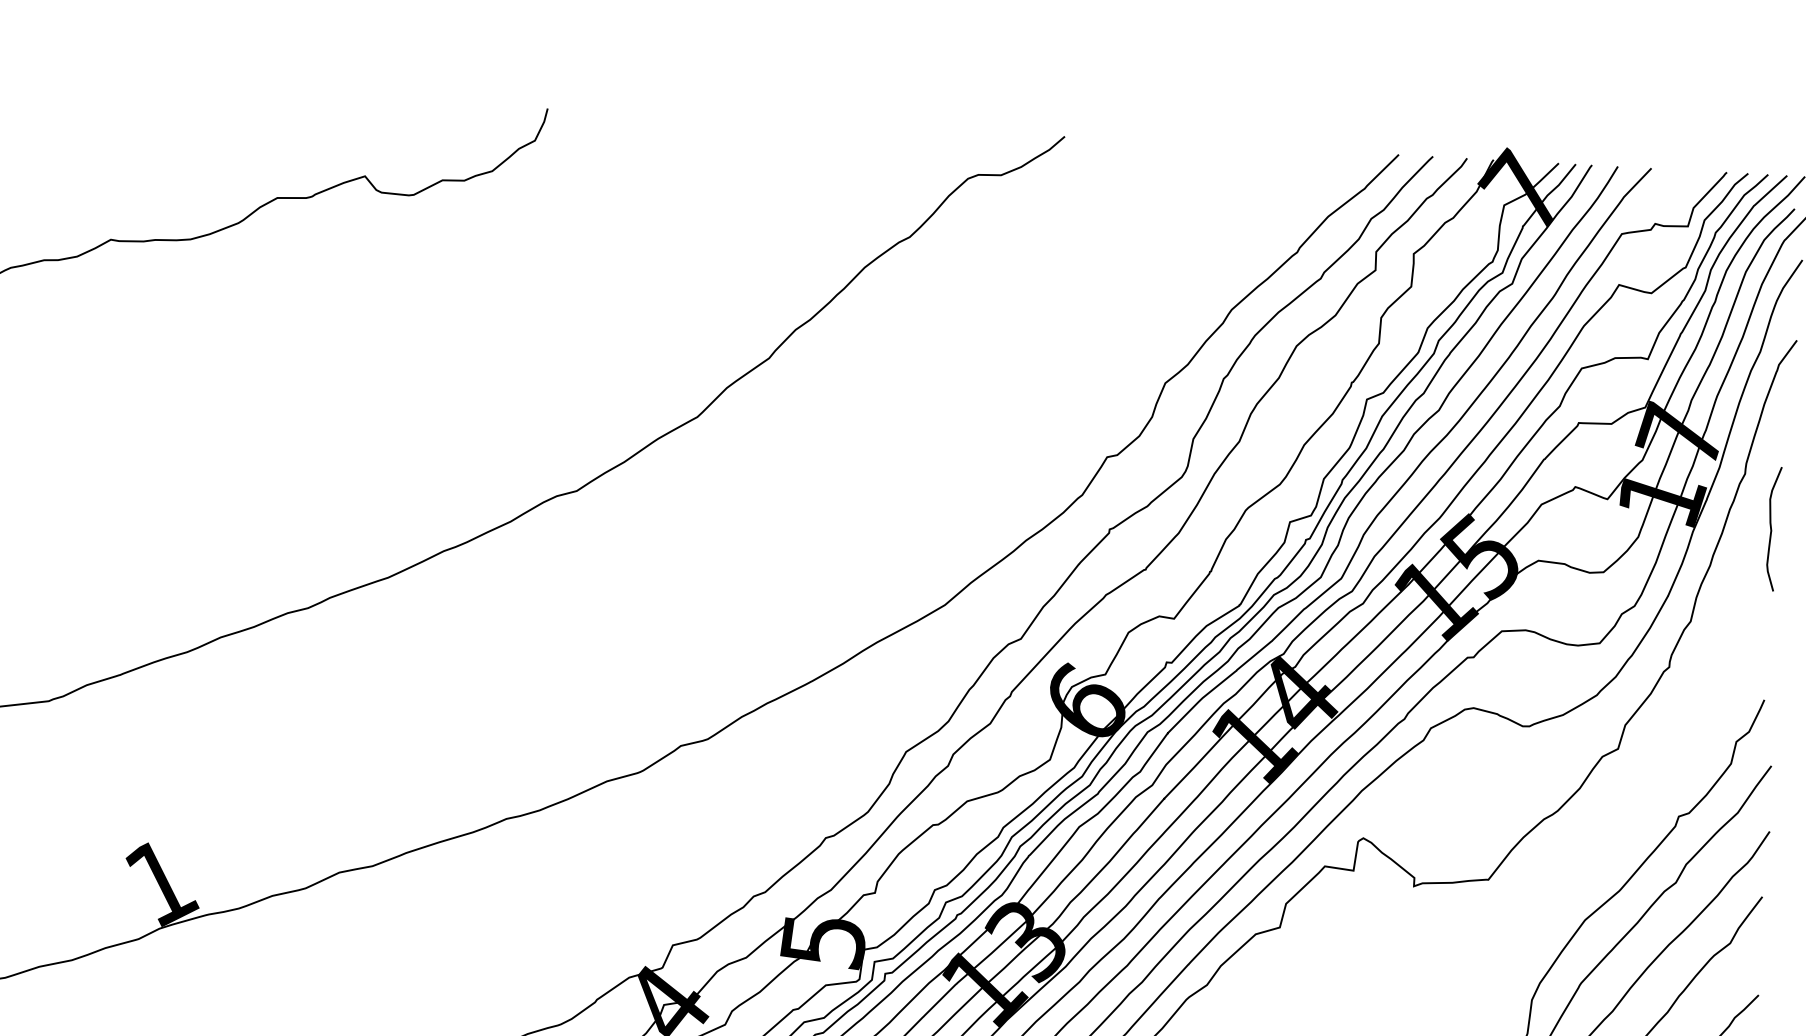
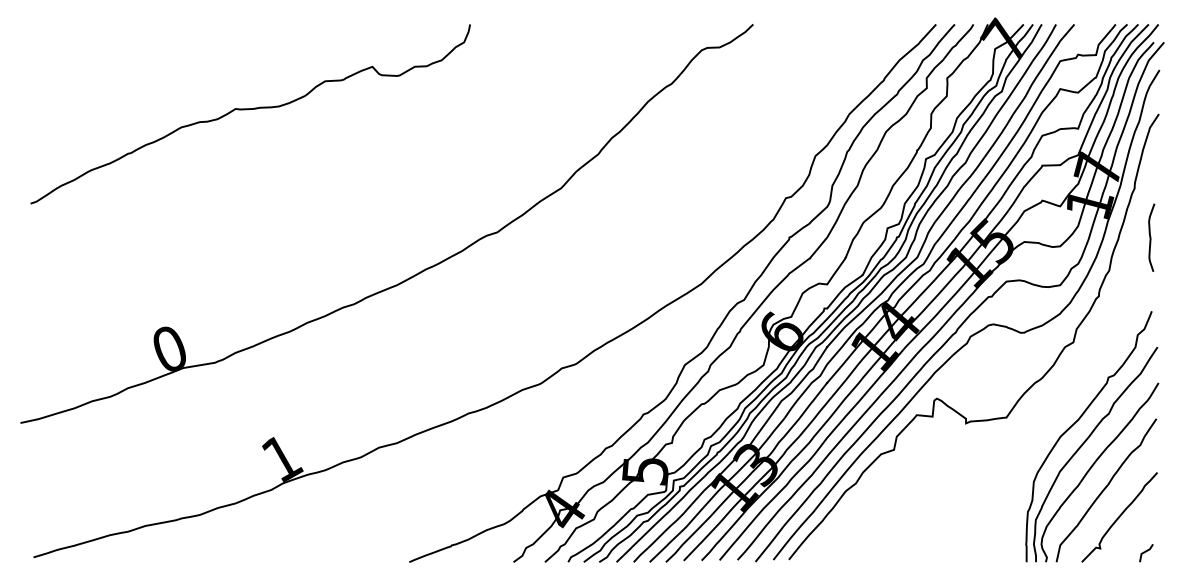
curve: (1773, 528) -> (1151, 237), moved

